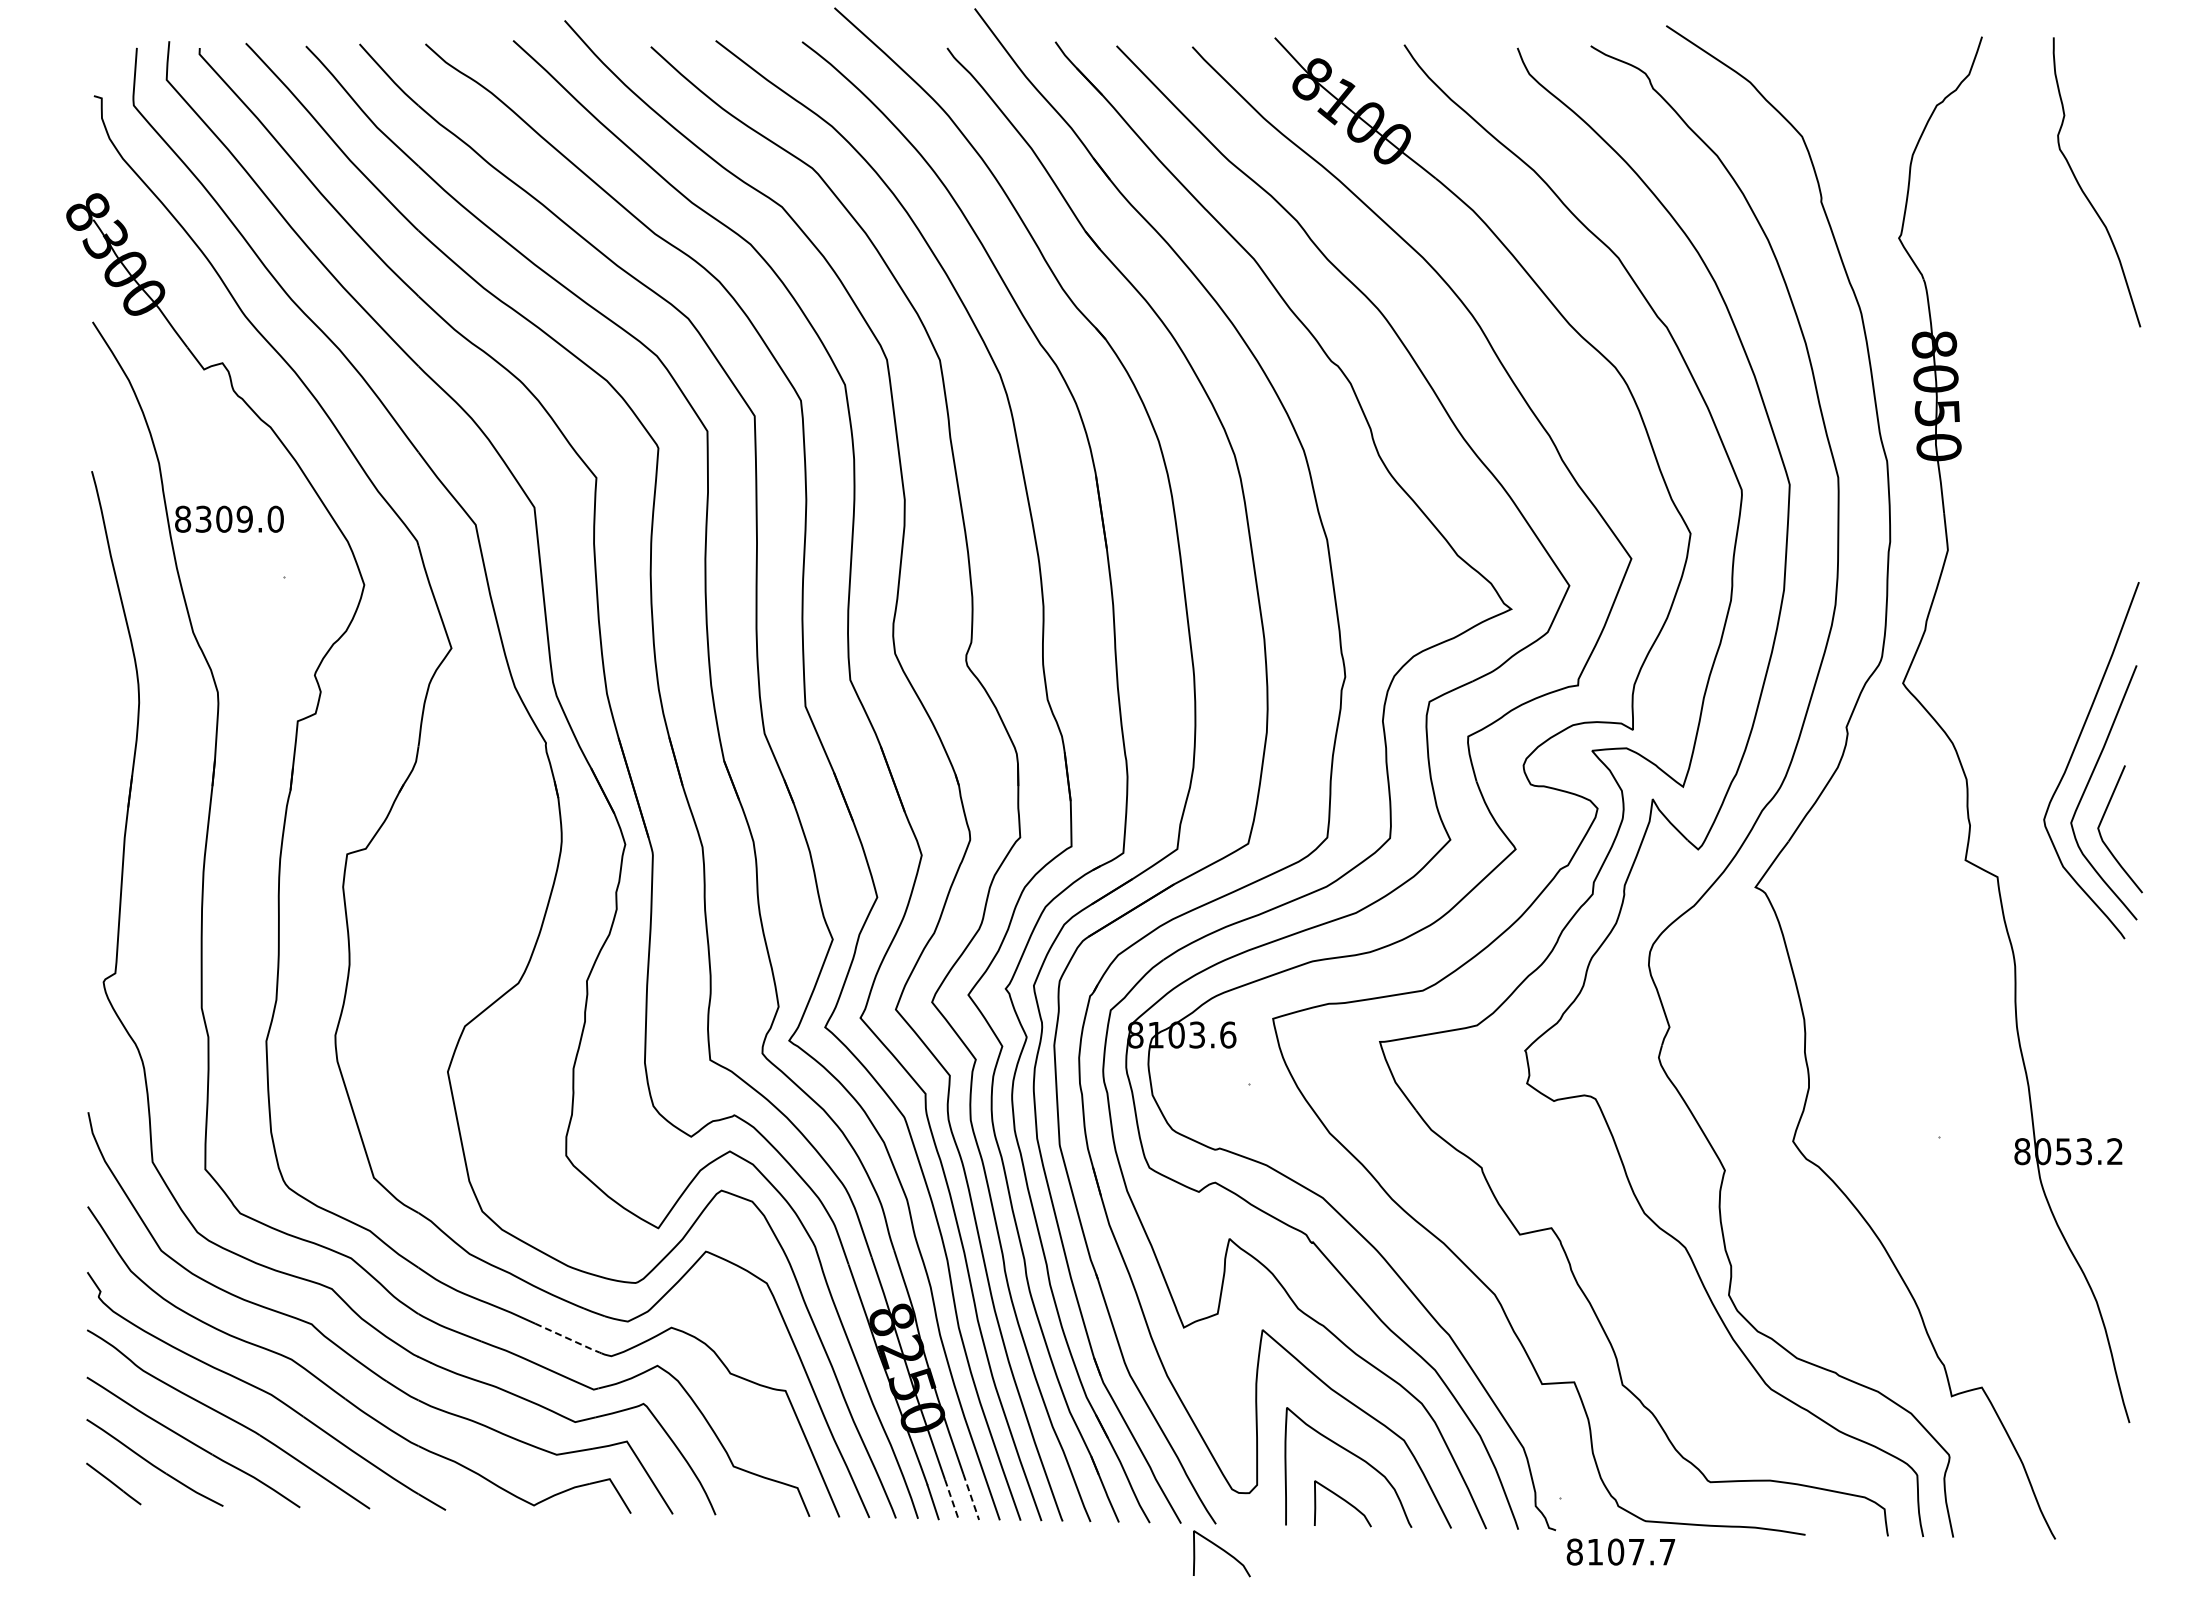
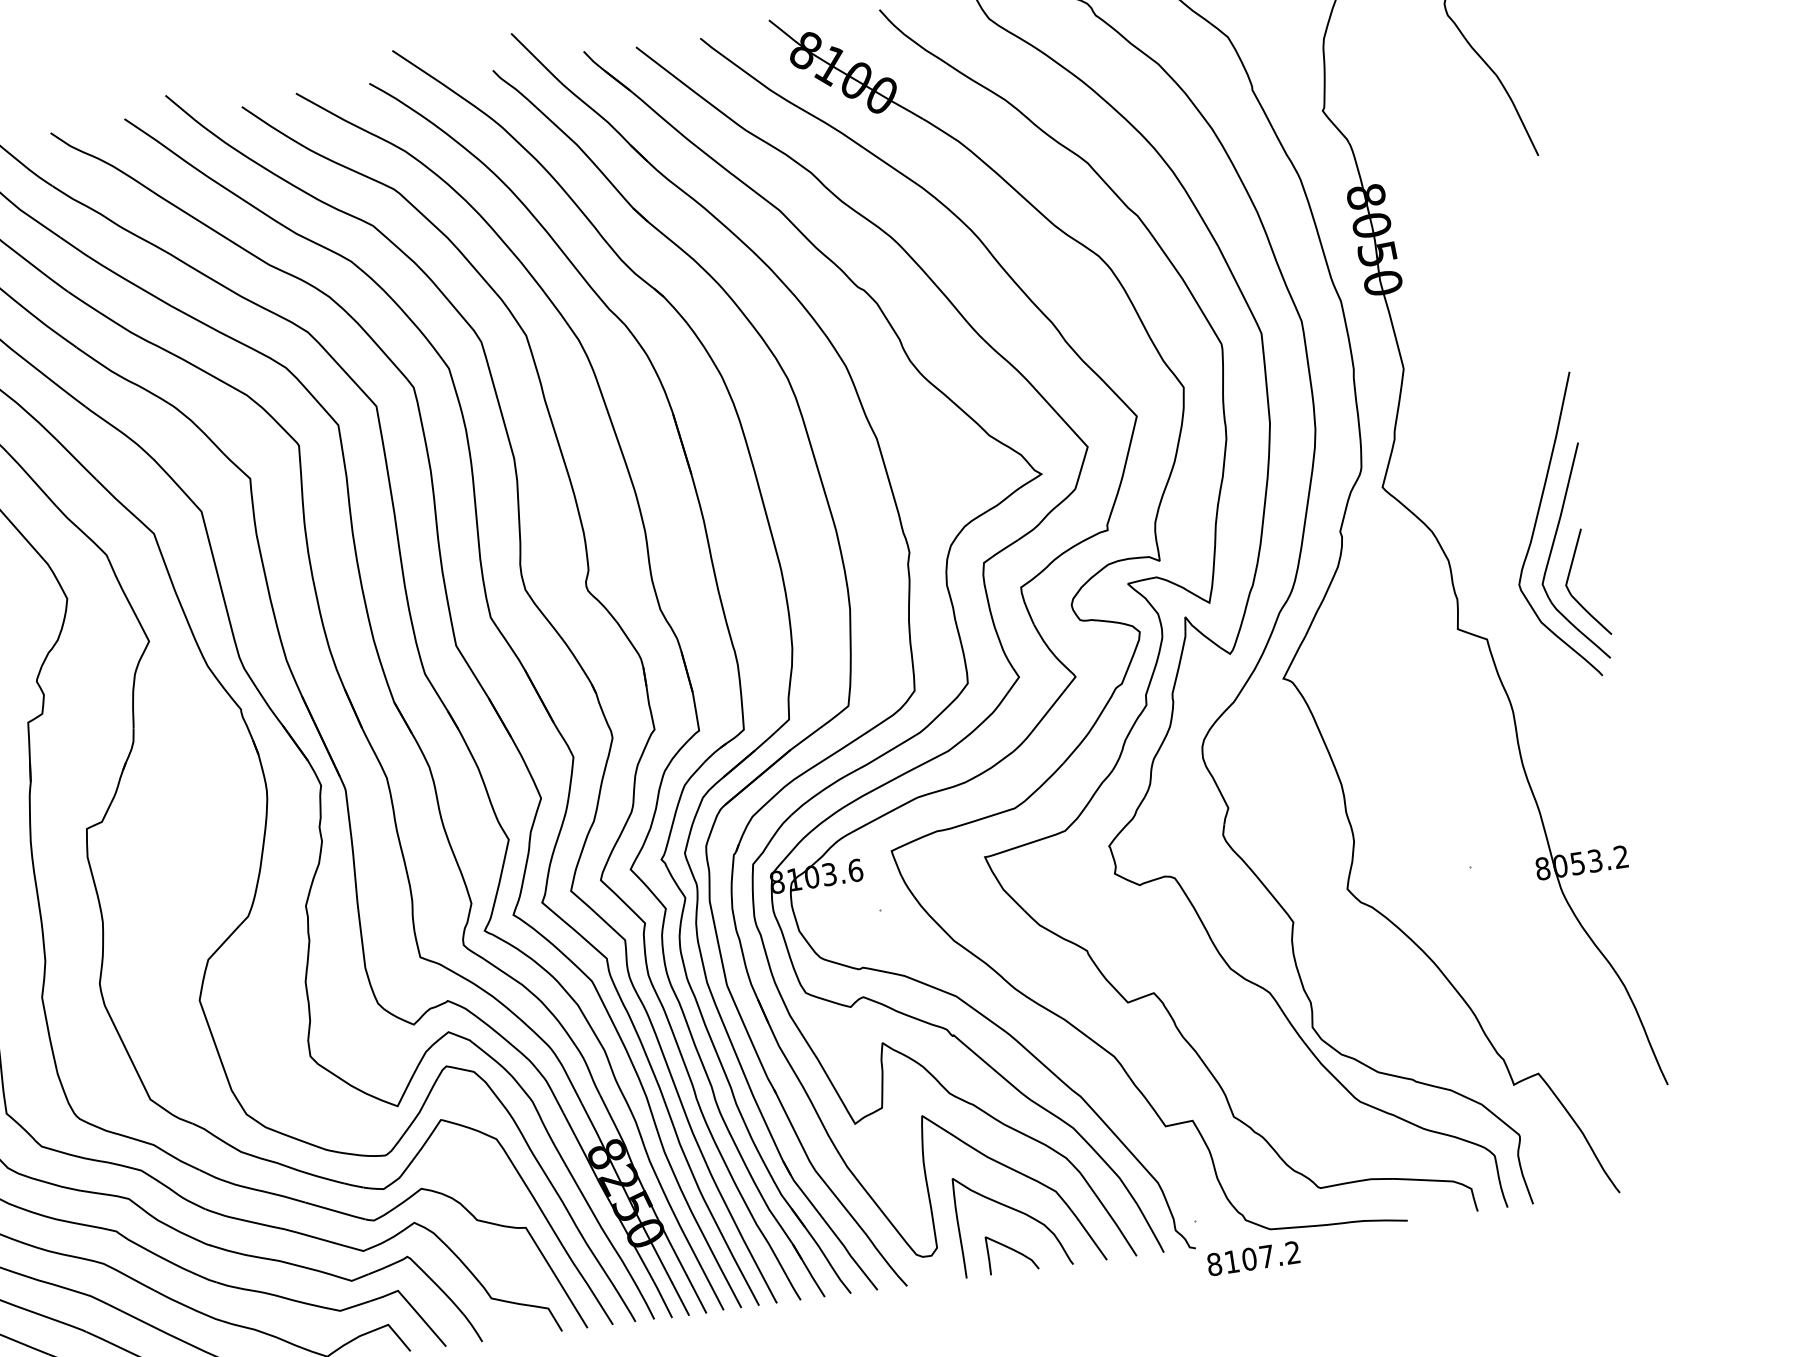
line: (569, 1339) -> (336, 1211), dashed -> solid
line: (971, 1497) -> (696, 1294), dashed -> solid
line: (952, 1500) -> (681, 1299), dashed -> solid
curve: (1223, 1551) -> (917, 1308), removed
text: (1667, 1551) -> (1292, 1252), 8107.7 -> 8107.2

